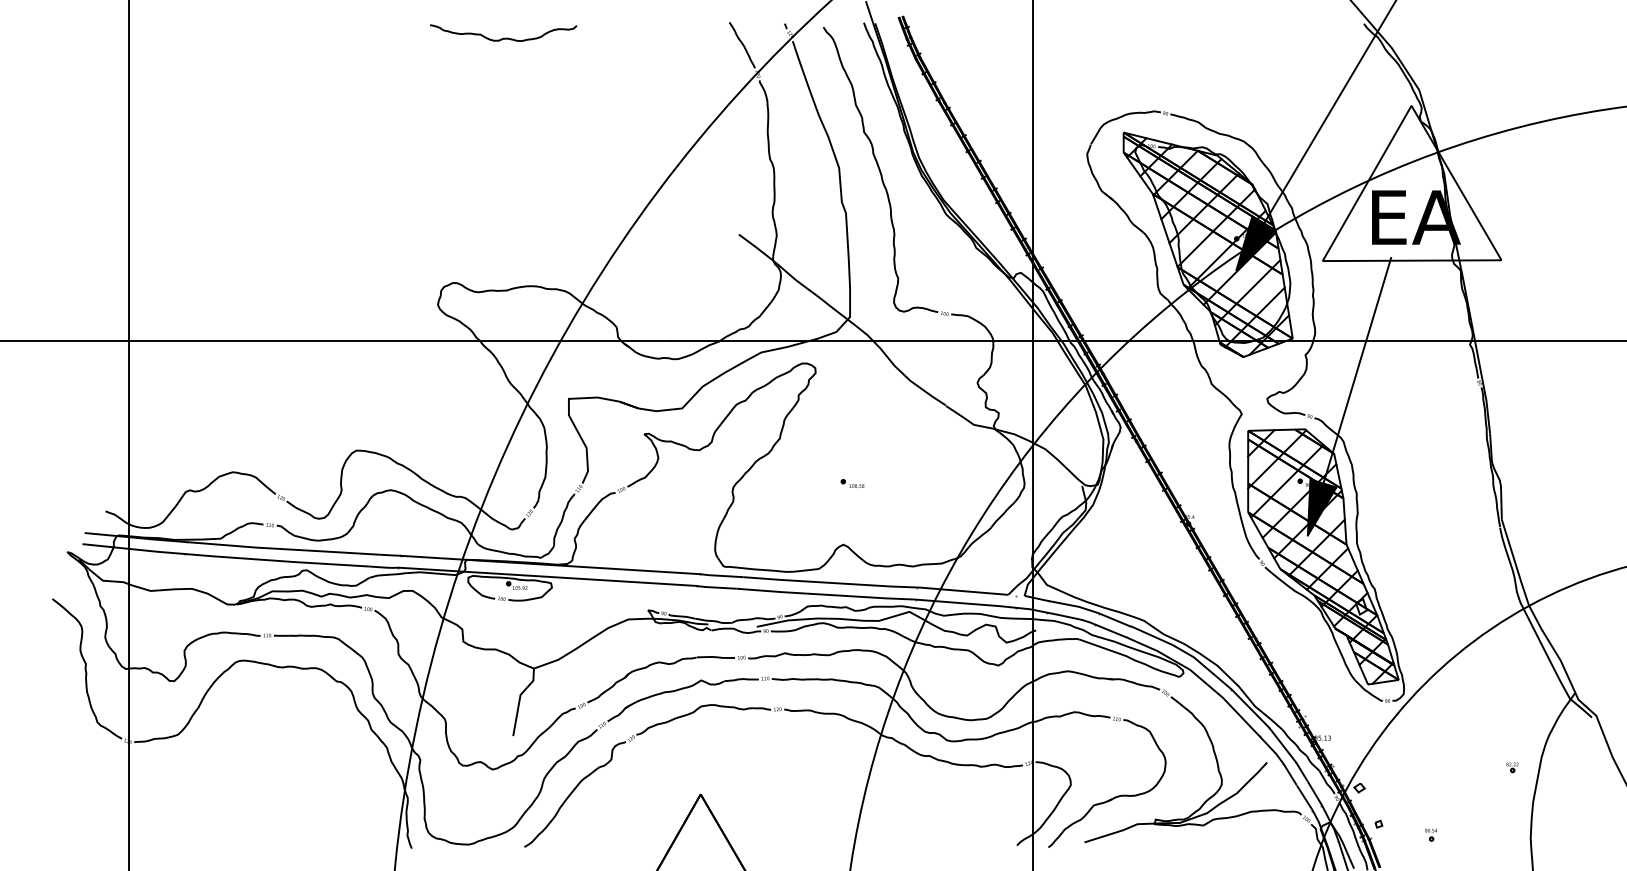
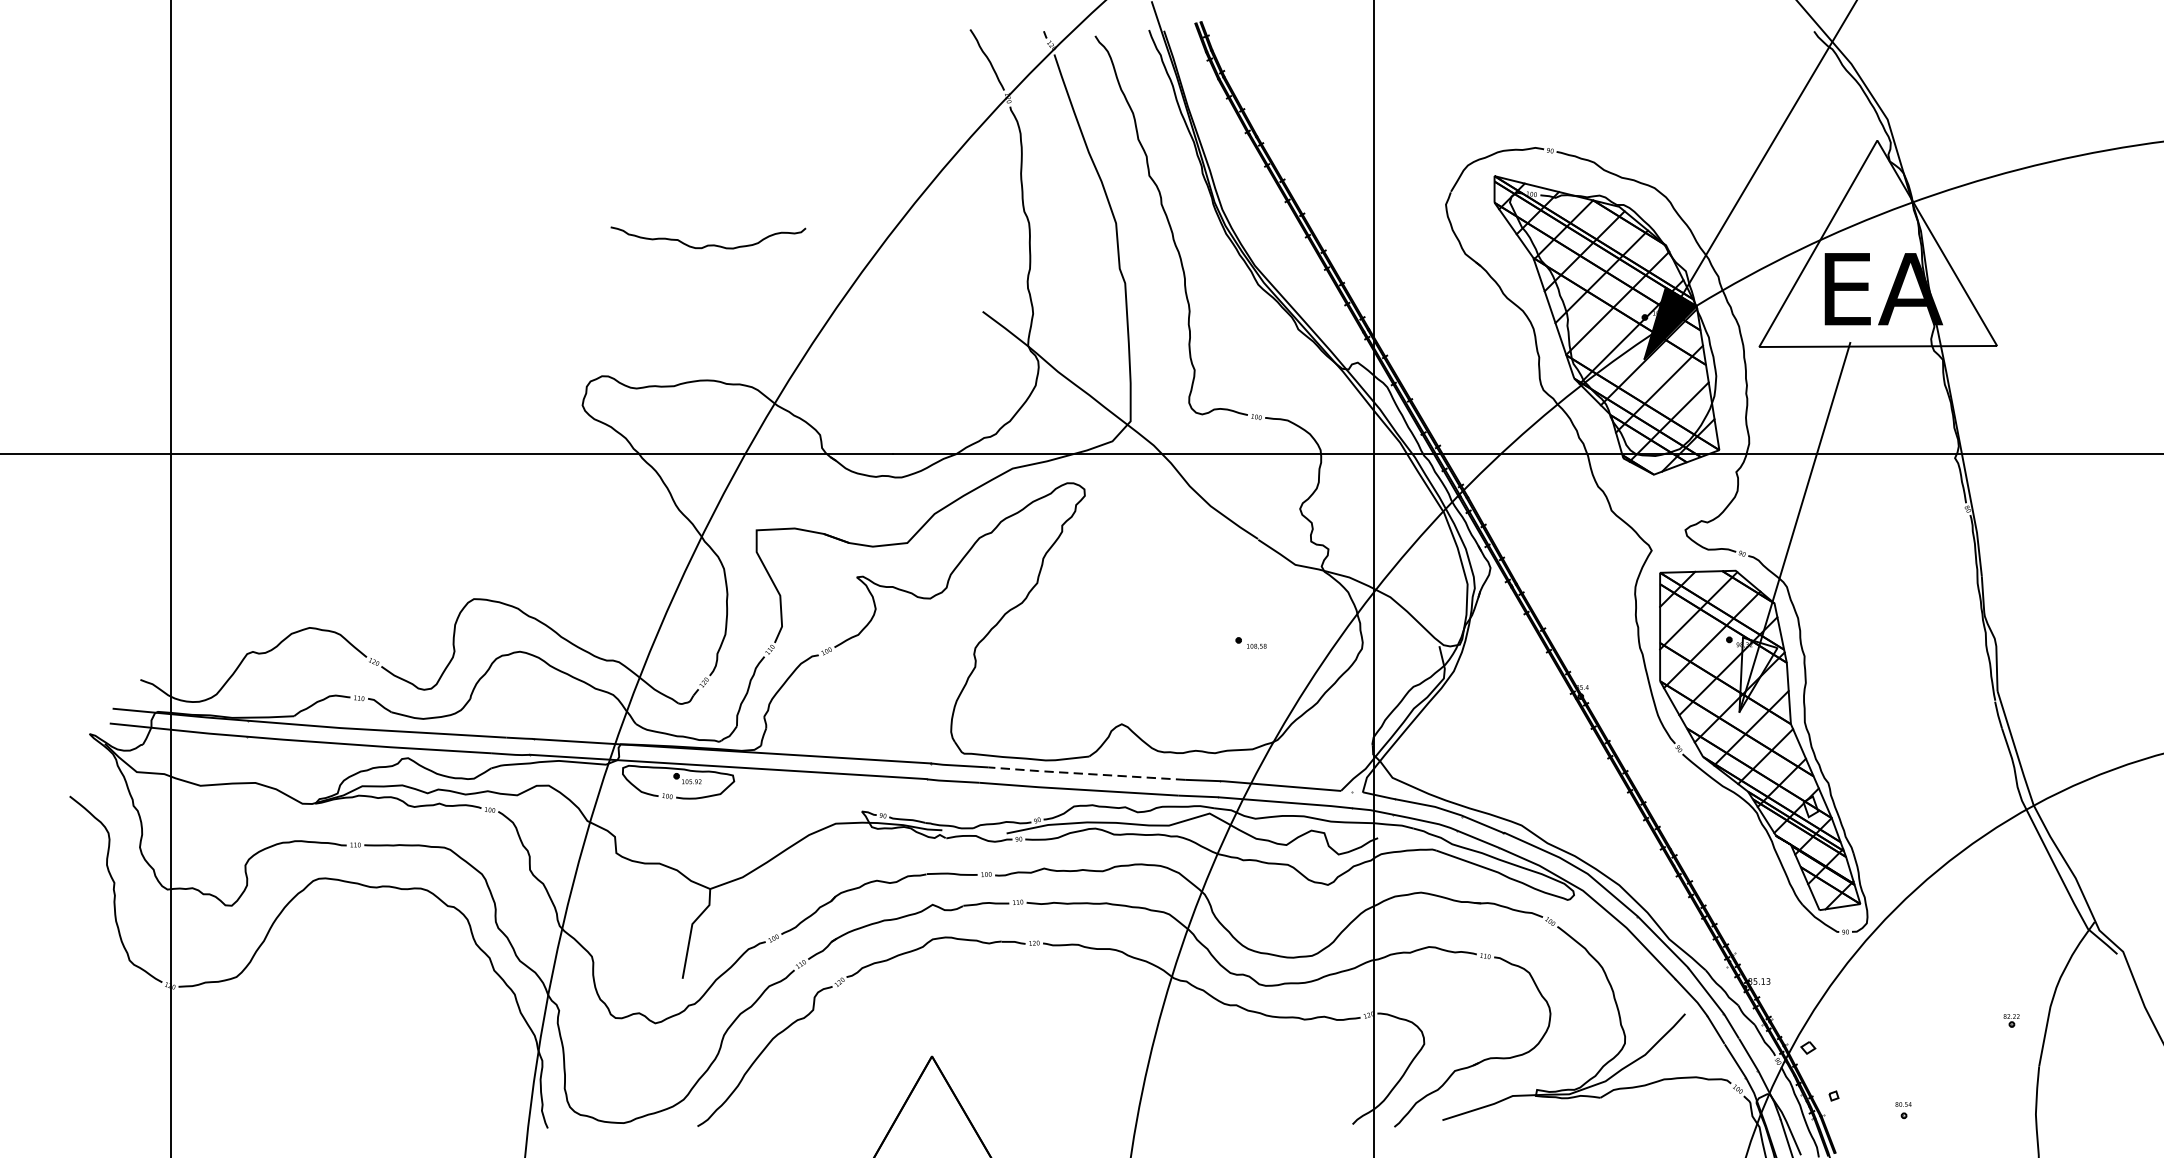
curve: (503, 37) -> (708, 243), moved
part: (852, 483) -> (1250, 642), moved
fill: (1321, 507) -> (1757, 674), removed
line: (816, 582) -> (1085, 774), solid -> dashed

